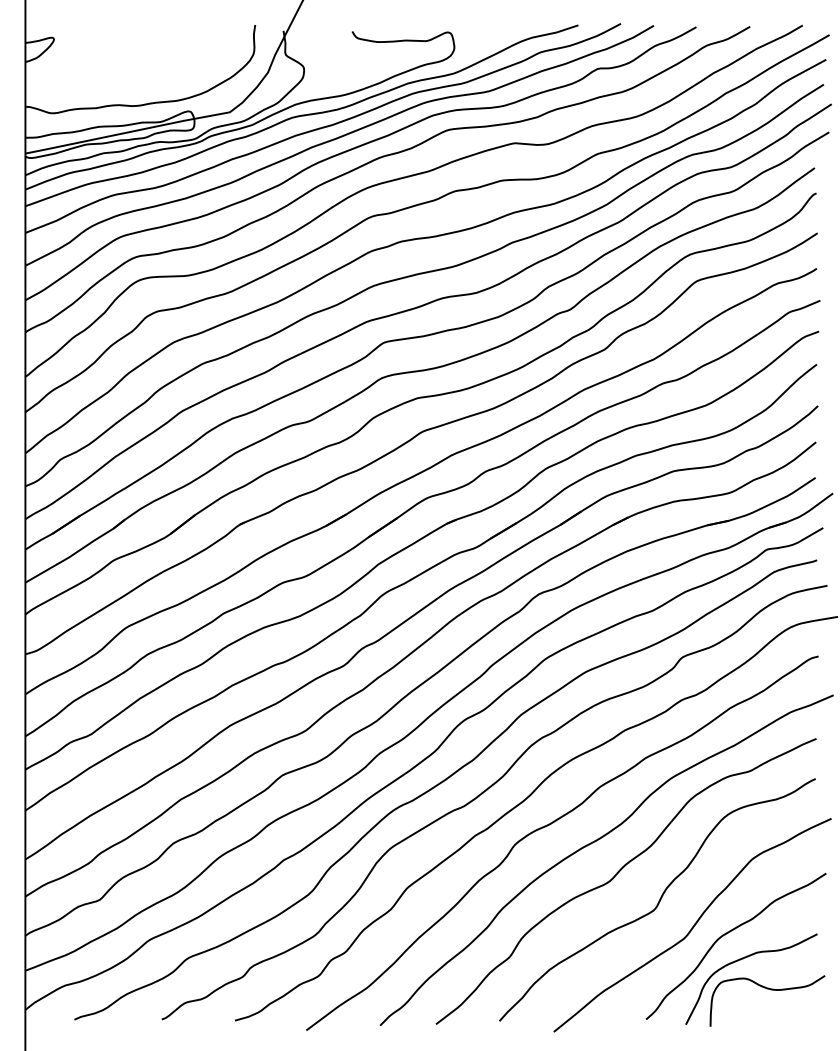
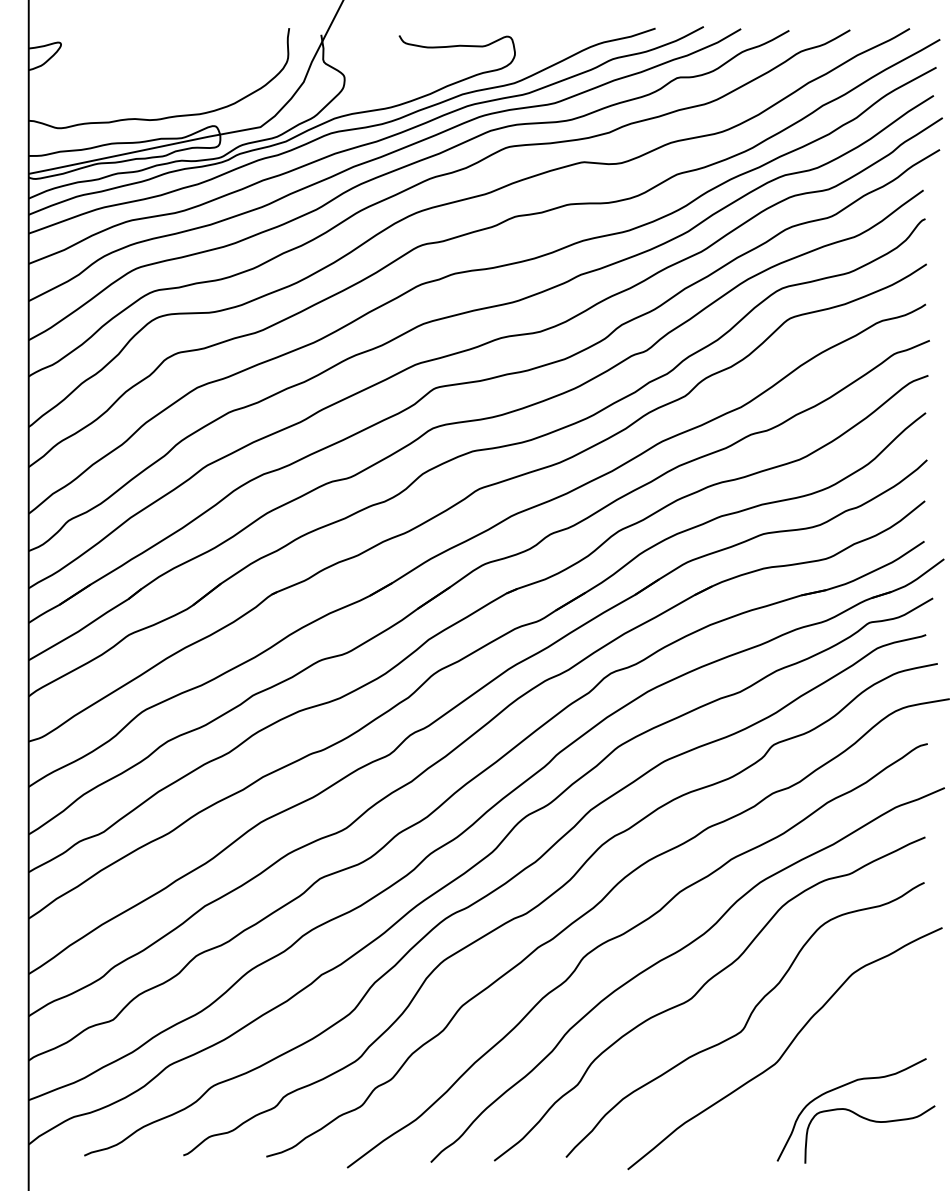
curve: (729, 933) -> (826, 1057), removed

